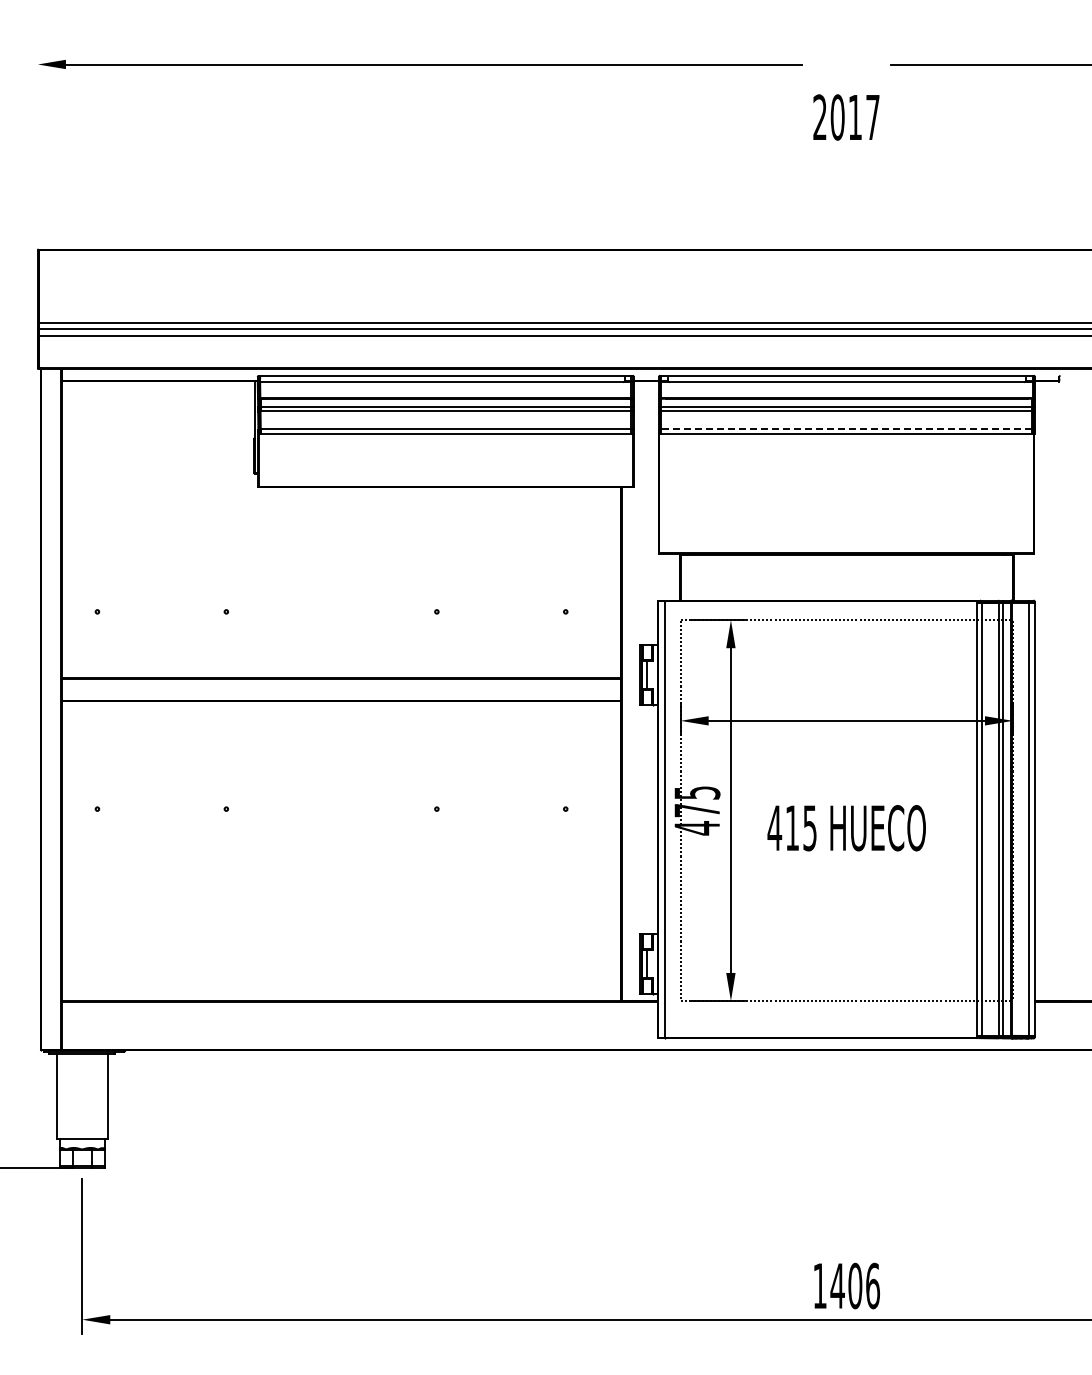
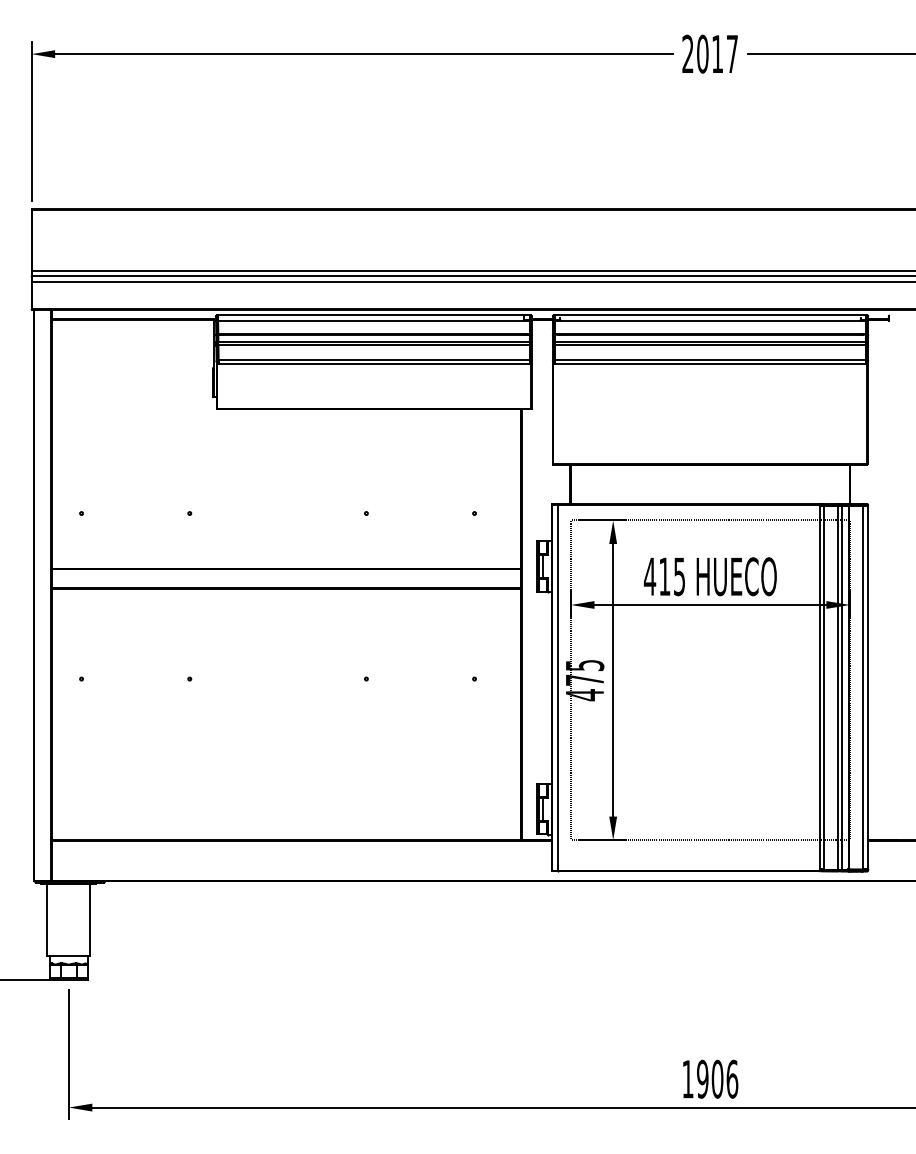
text: (846, 117) -> (710, 54), moved
line: (37, 144) -> (31, 121), added
line: (846, 428) -> (710, 359), dashed -> solid
text: (846, 828) -> (710, 577), moved
text: (837, 1285) -> (702, 1078), 1406 -> 1906

